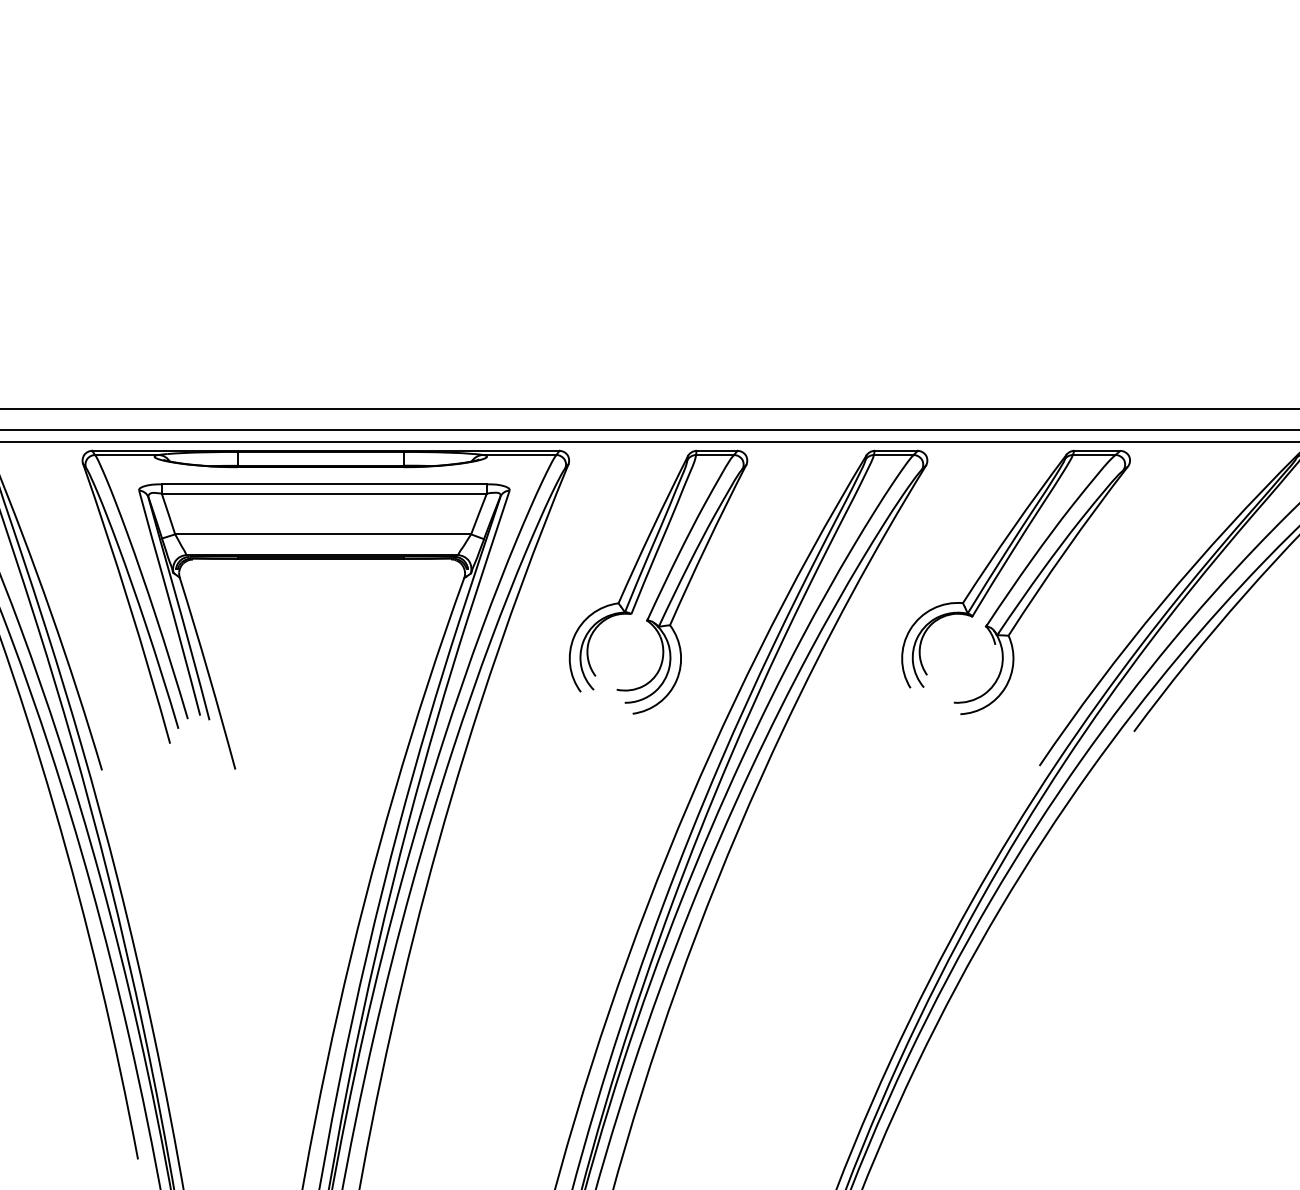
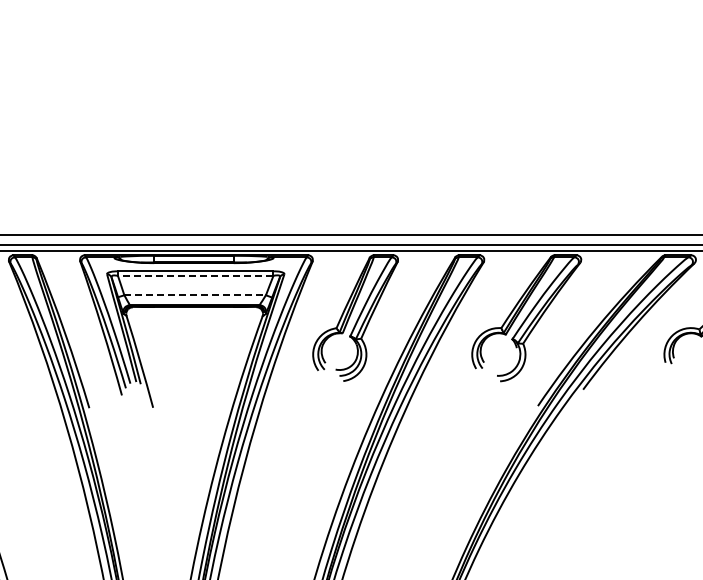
line: (323, 493) -> (195, 275), solid -> dashed
line: (323, 534) -> (195, 295), solid -> dashed

